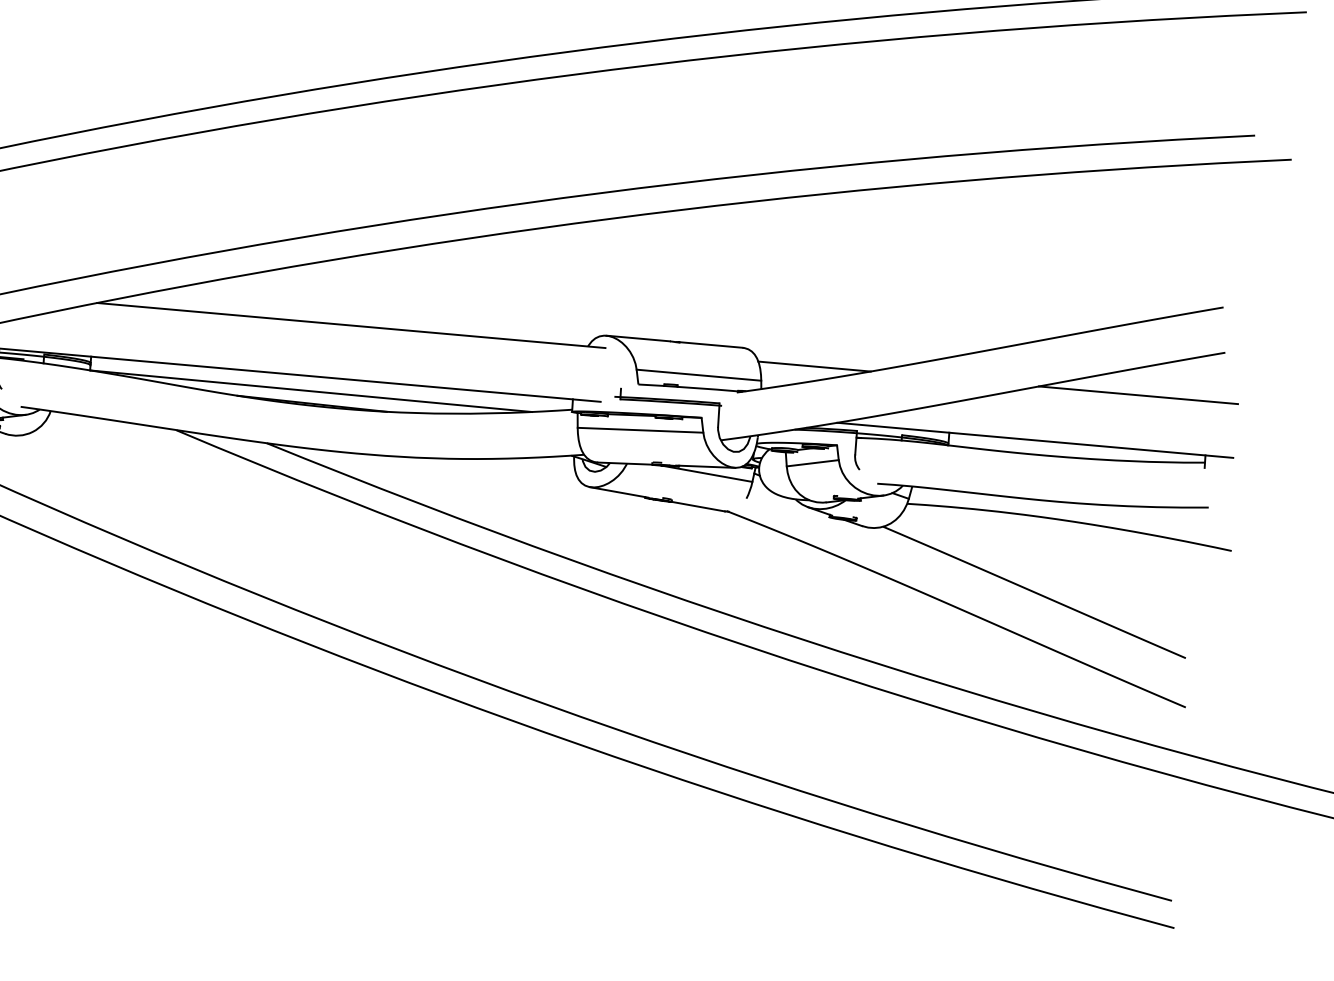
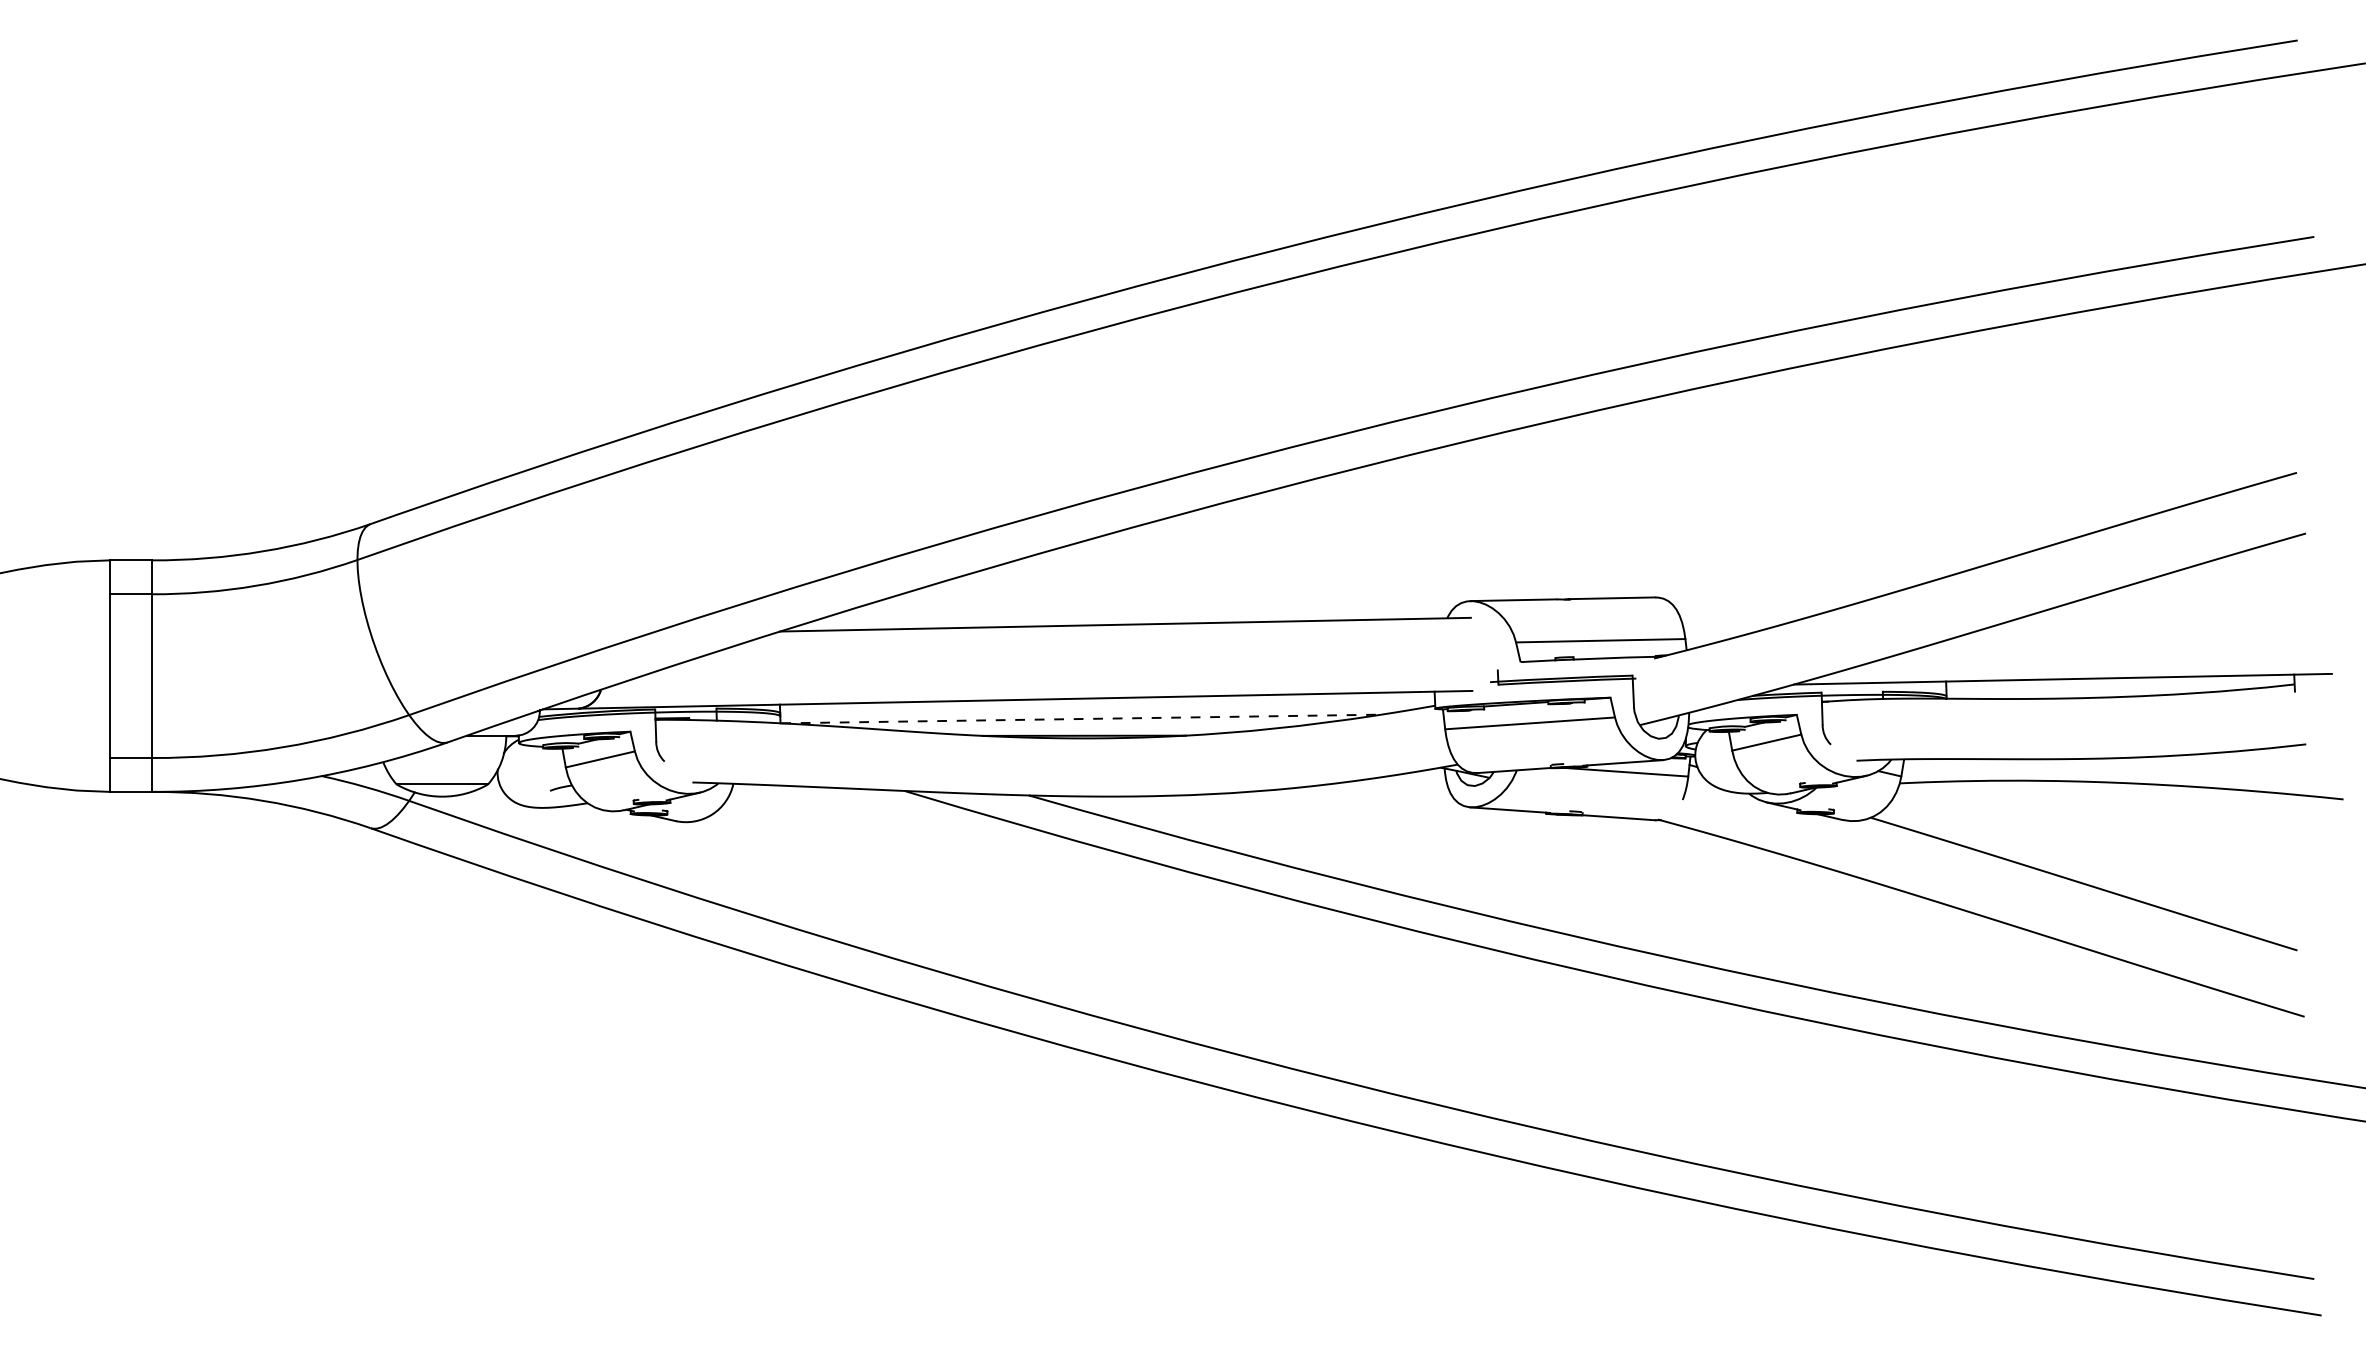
line: (814, 366) -> (1754, 611), removed
line: (311, 391) -> (1081, 719), solid -> dashed
line: (1137, 395) -> (2194, 603), removed

